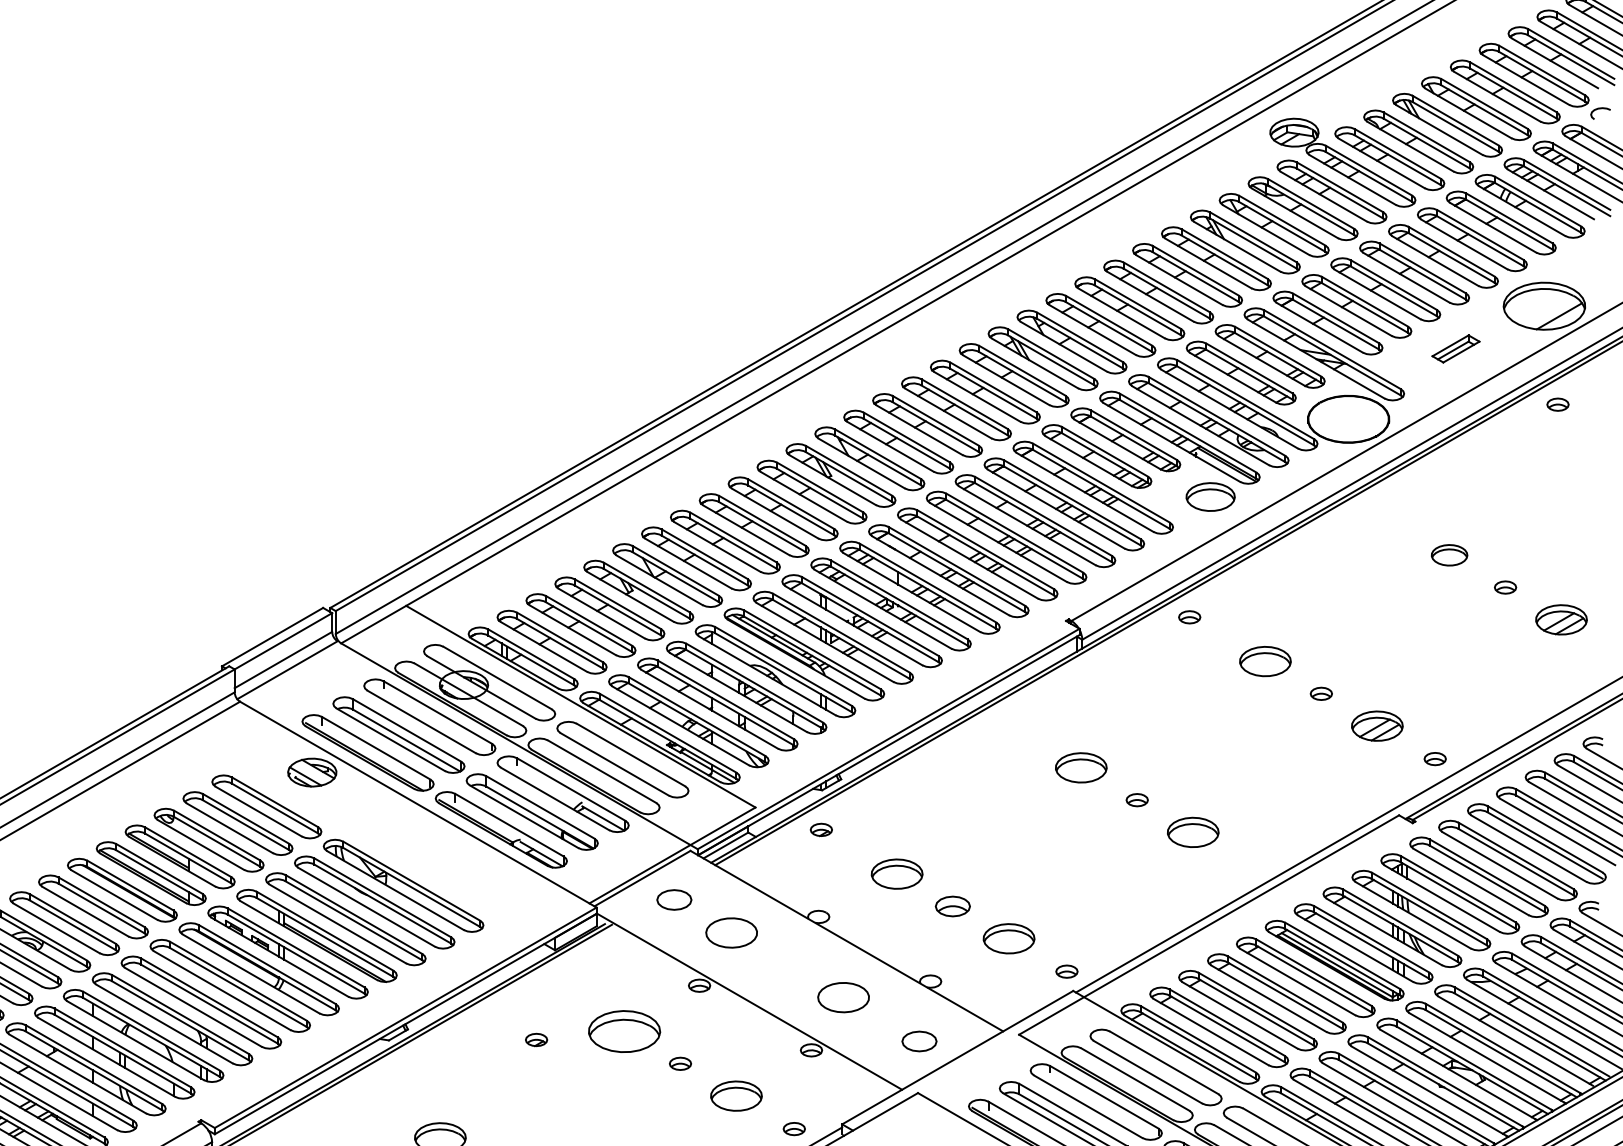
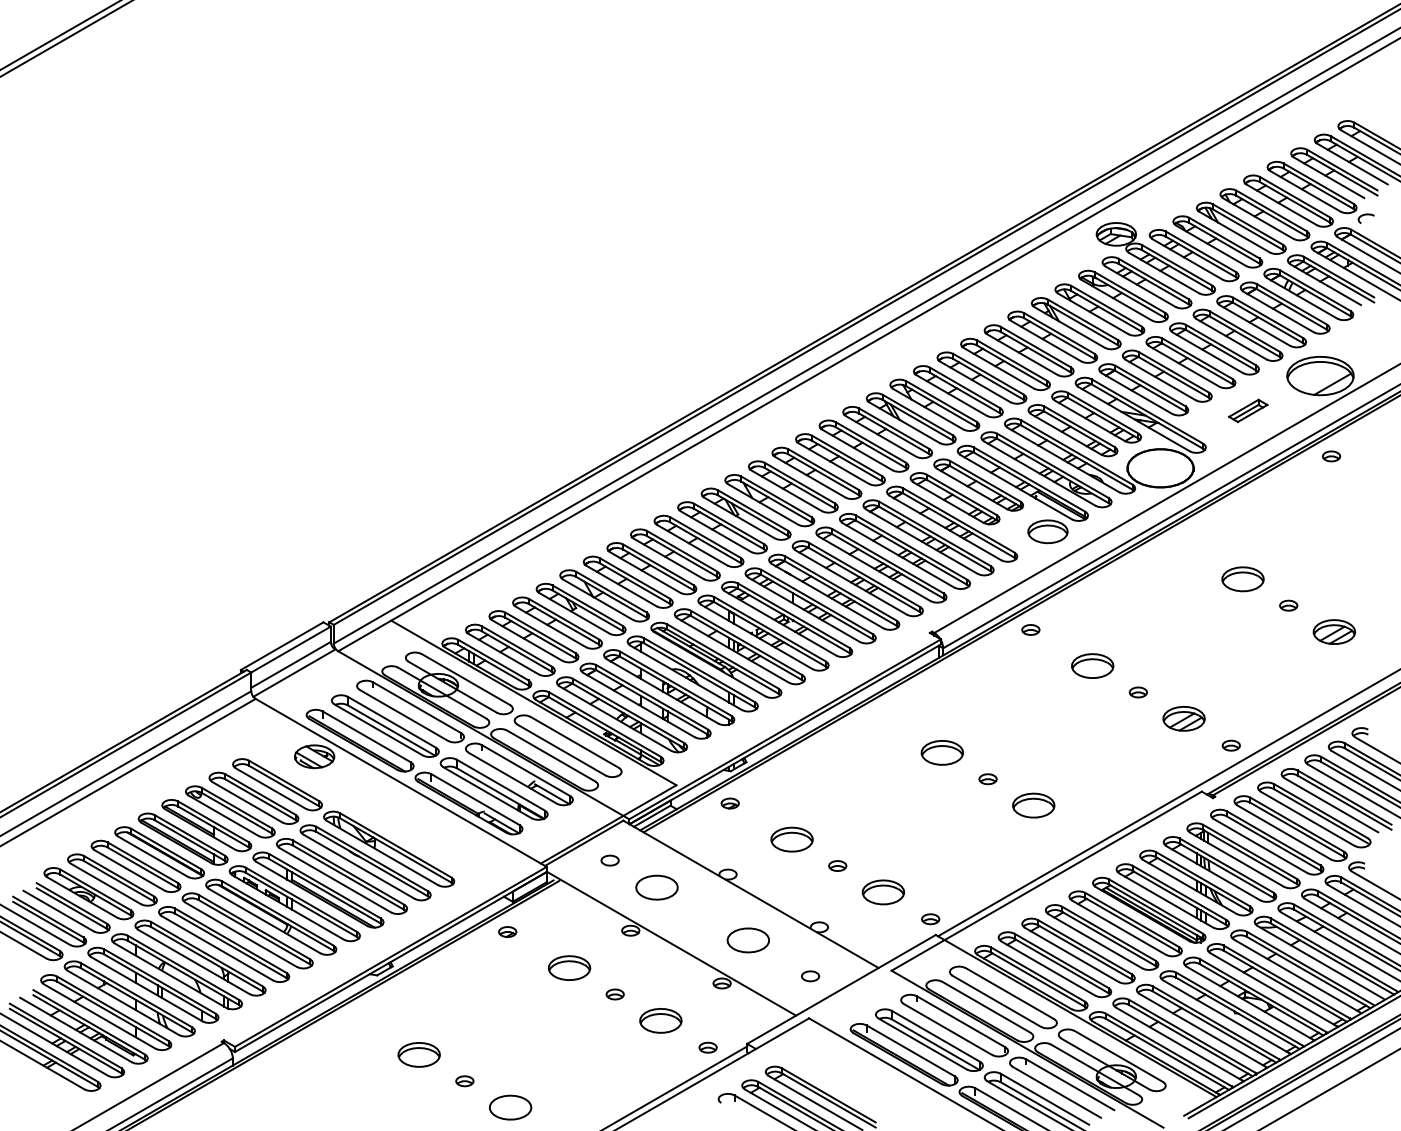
part: (1448, 555) -> (1242, 579), size x1.43
part: (673, 899) -> (609, 860), size x0.62
part: (952, 905) -> (837, 865), size x0.62
part: (624, 1030) -> (569, 967), size x0.71
part: (536, 1040) -> (507, 932), moved
part: (919, 1041) -> (810, 976), size x0.62

